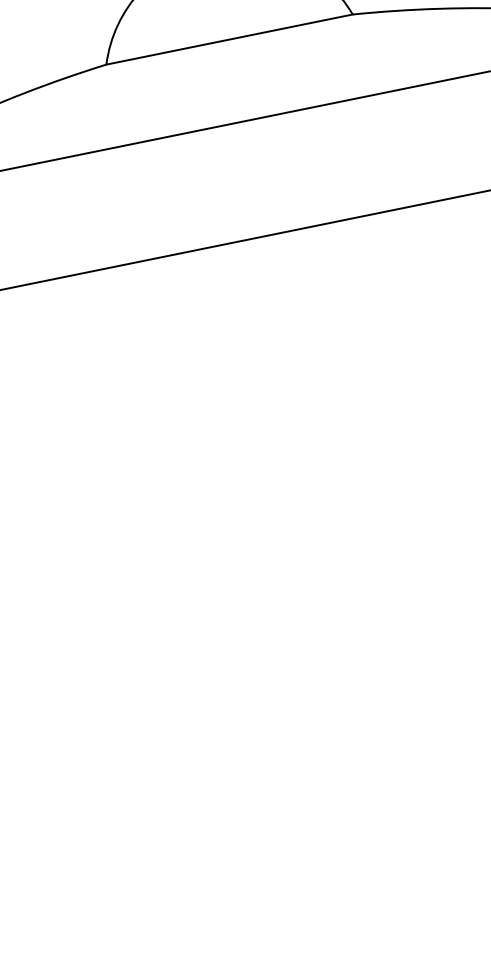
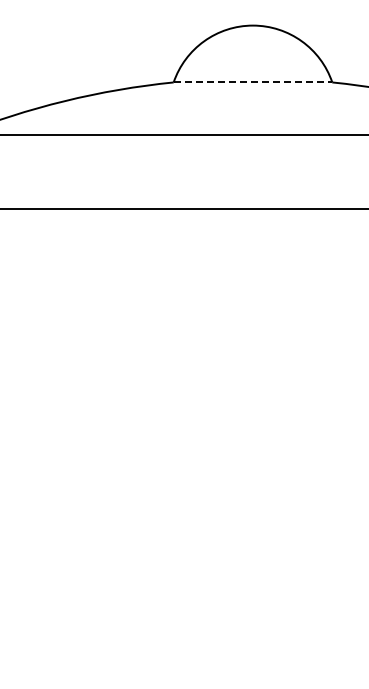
line: (230, 39) -> (253, 82), solid -> dashed

